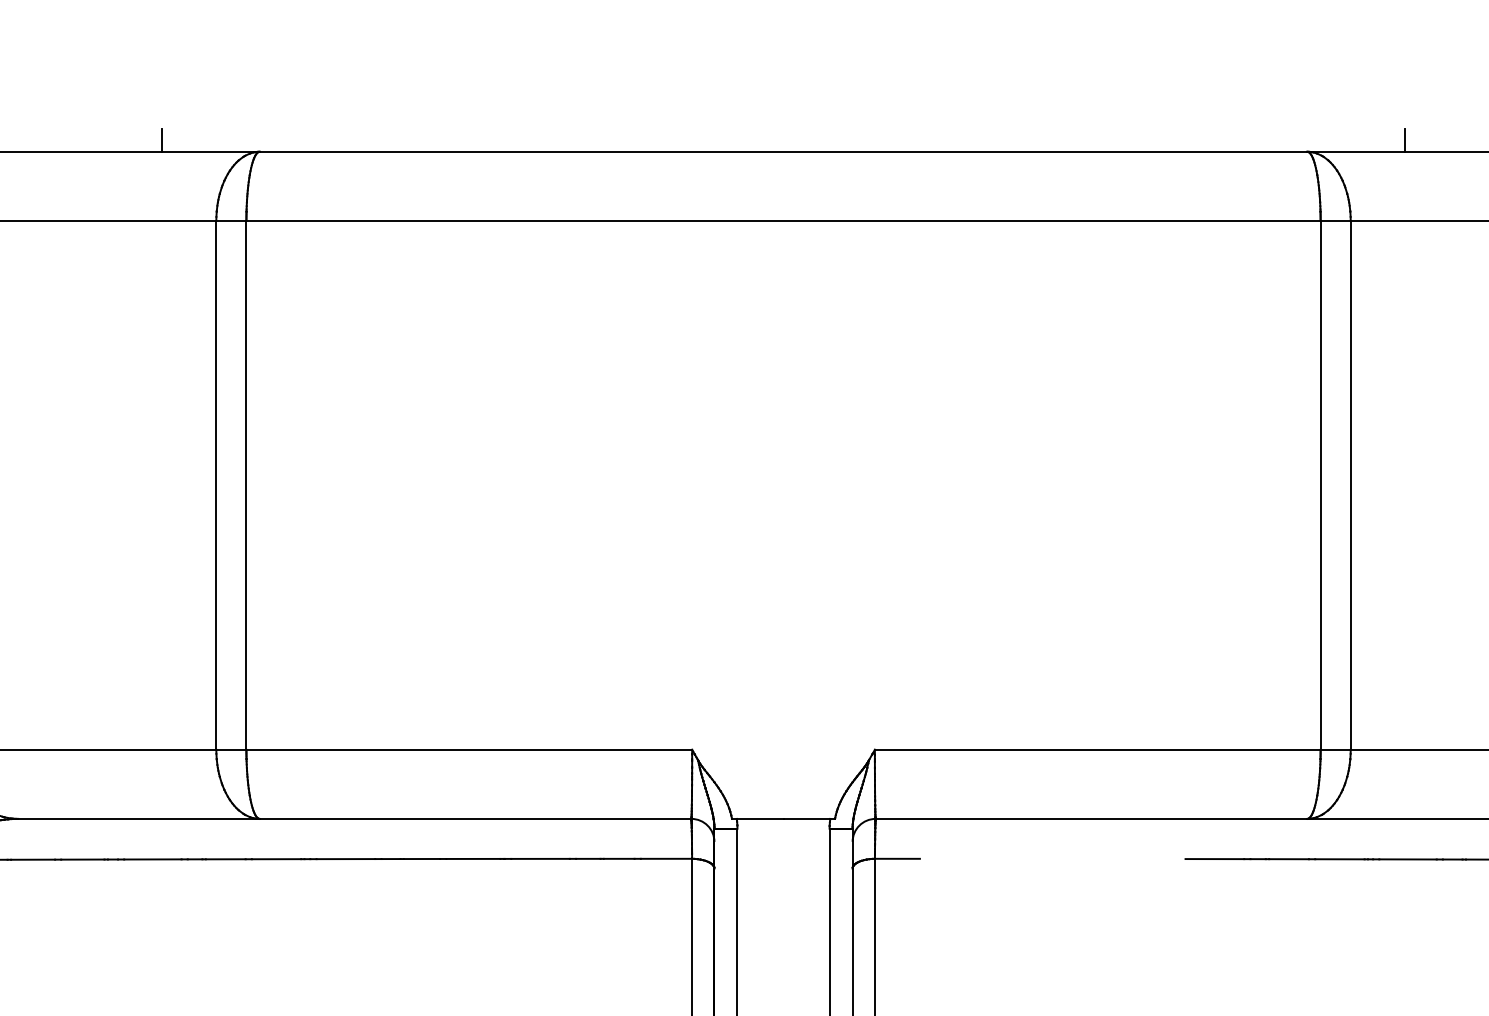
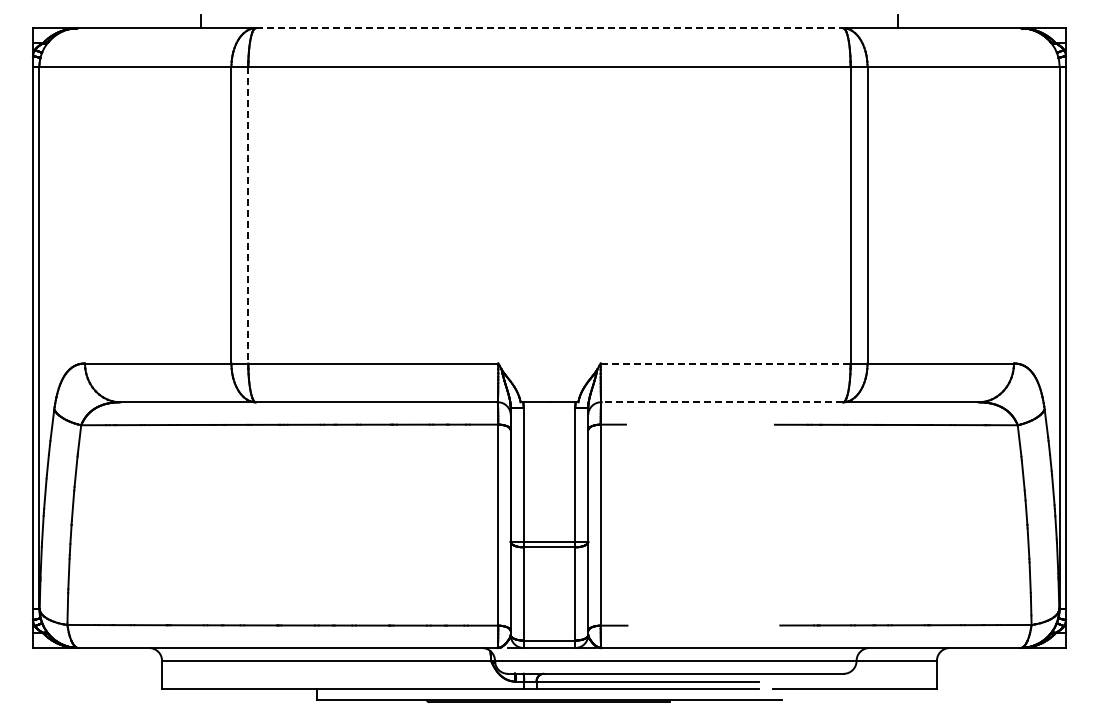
line: (783, 152) -> (549, 28), solid -> dashed
line: (246, 485) -> (248, 215), solid -> dashed
line: (1097, 749) -> (725, 363), solid -> dashed
line: (1090, 819) -> (721, 402), solid -> dashed

